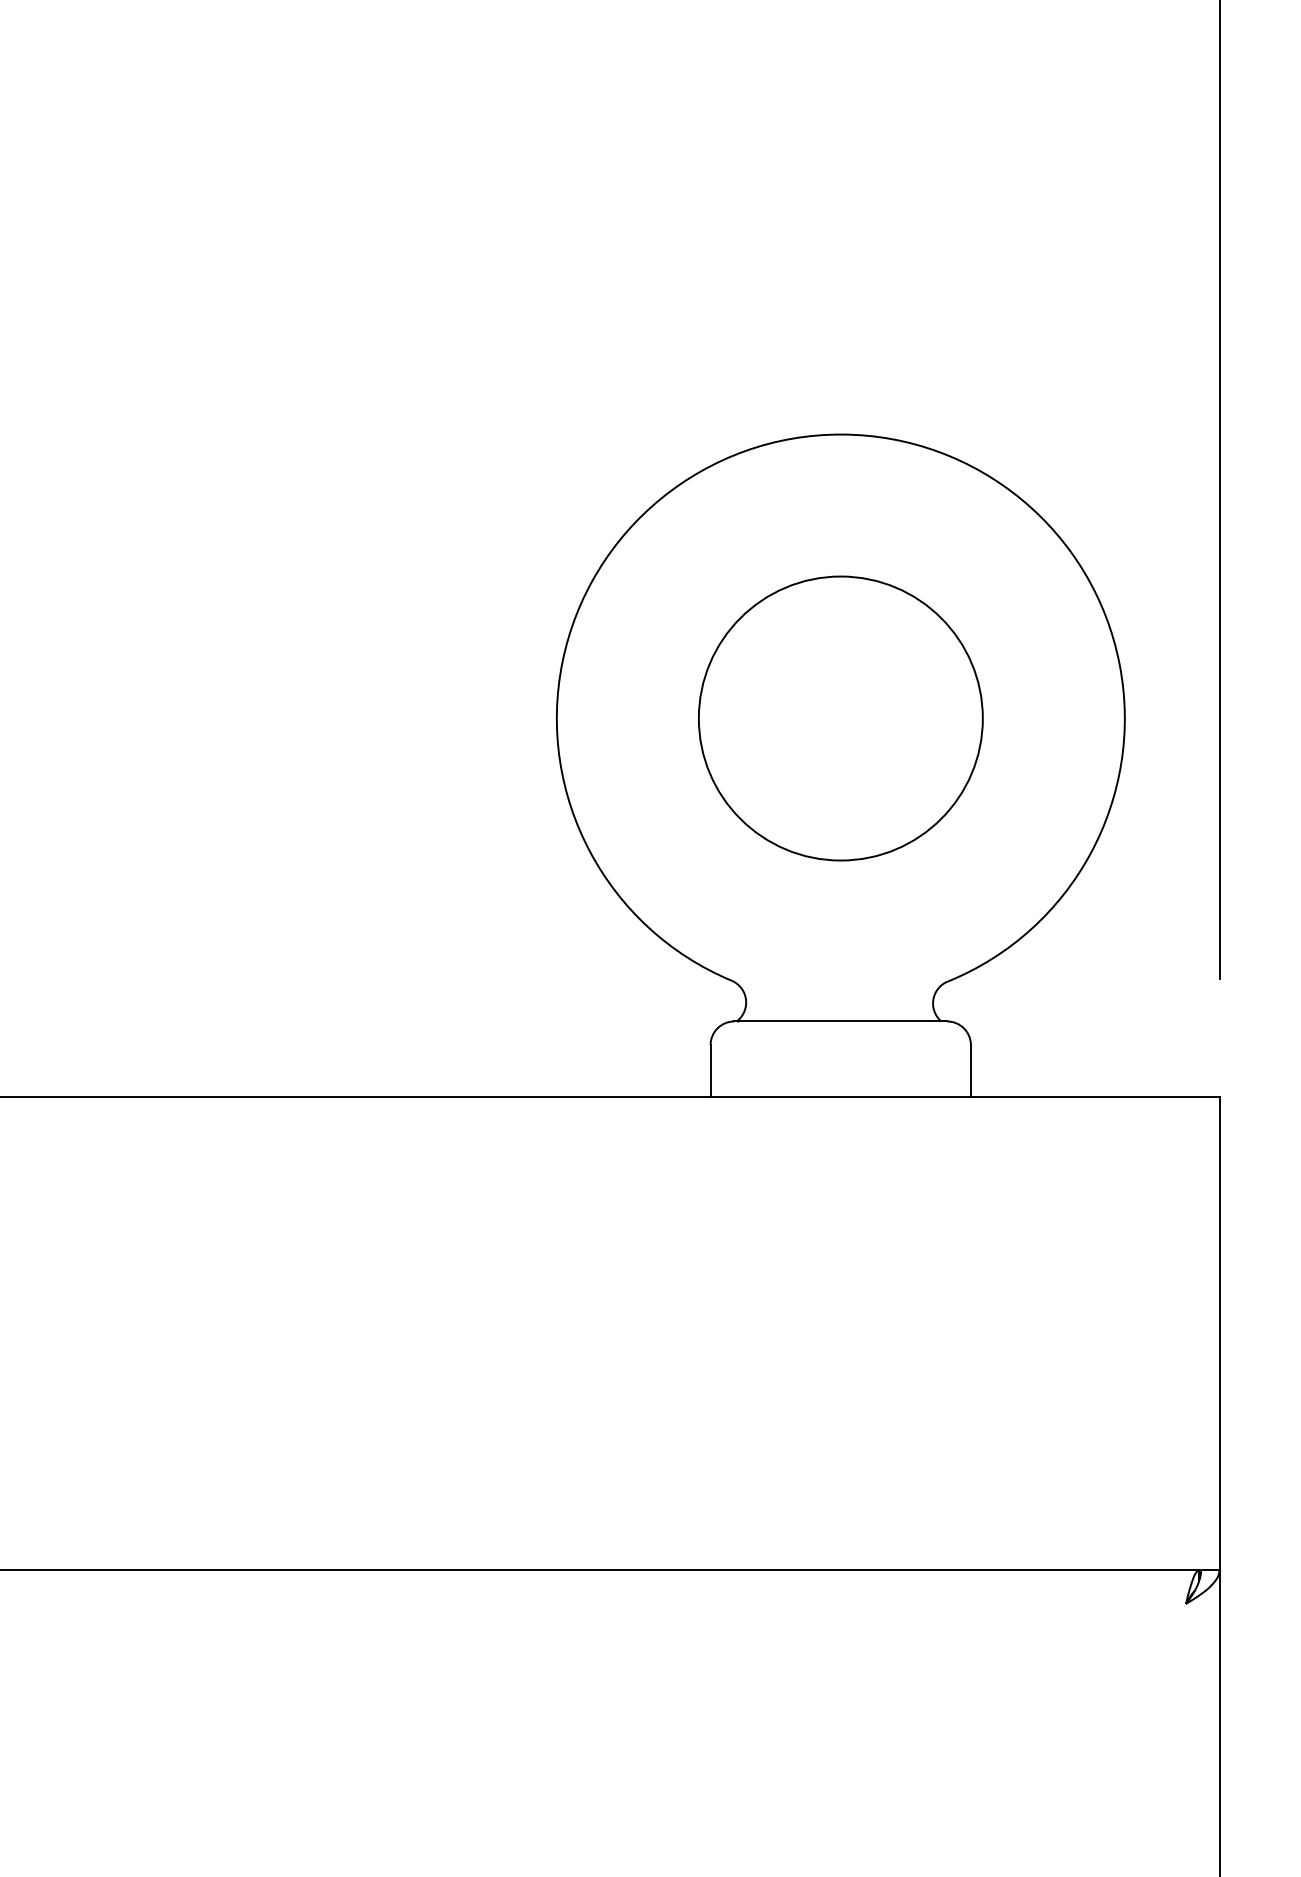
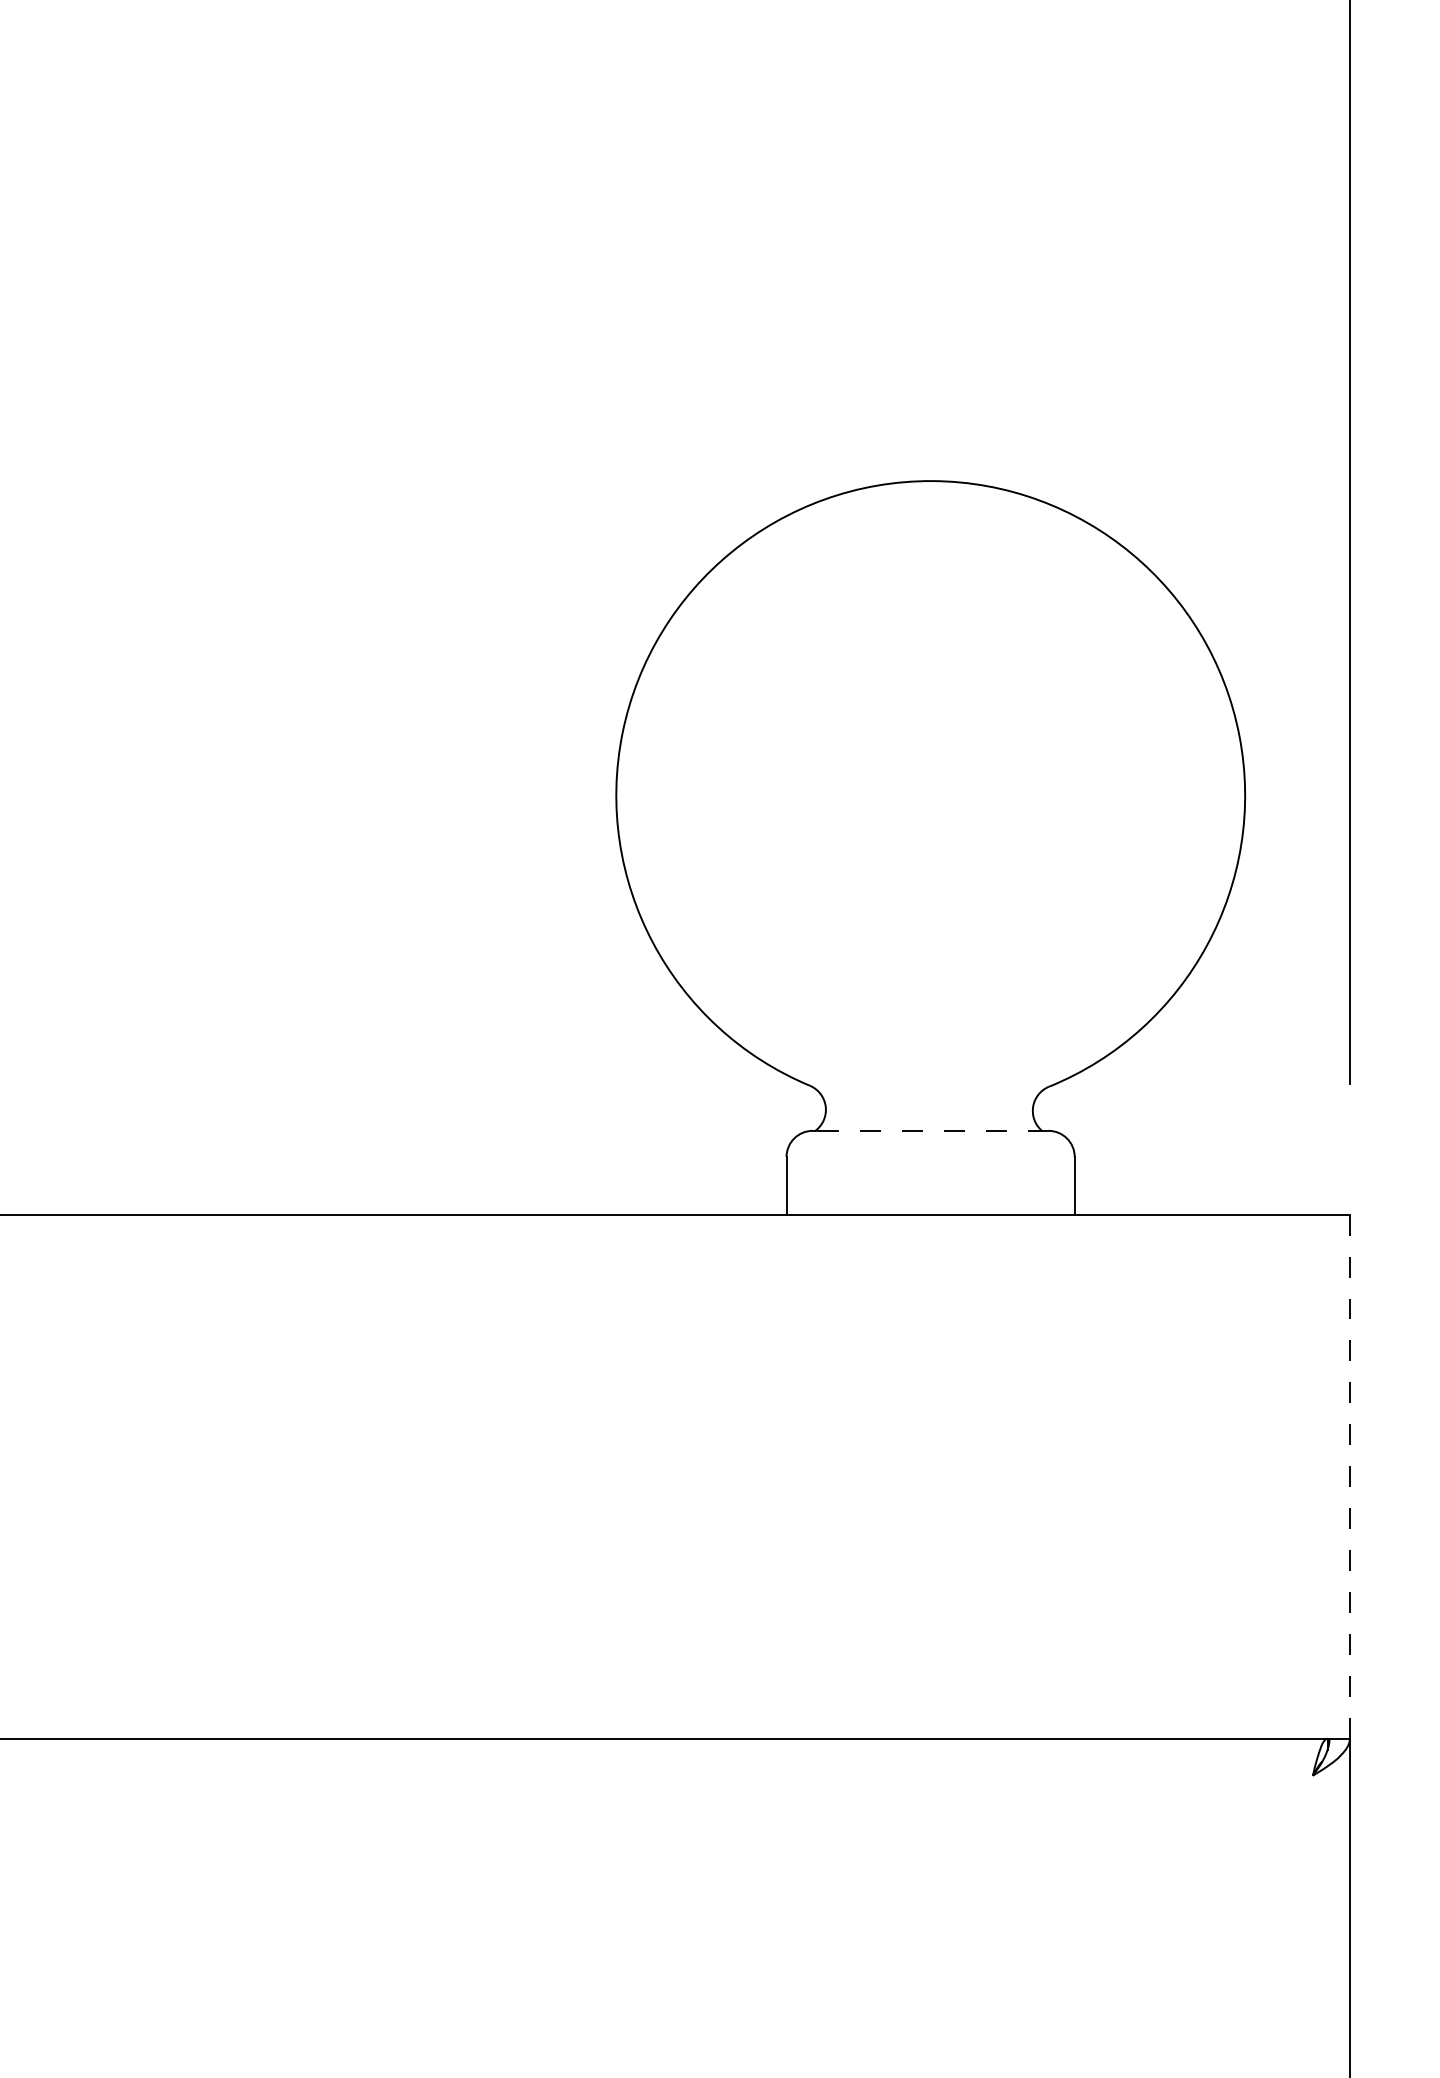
circle: (840, 718) -> (930, 795), removed
line: (843, 1021) -> (933, 1130), solid -> dashed
line: (1219, 1333) -> (1349, 1476), solid -> dashed

